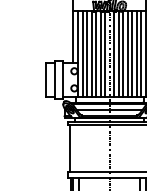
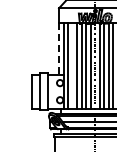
line: (73, 37) -> (59, 49), solid -> dashed
line: (87, 53) -> (73, 65), removed

